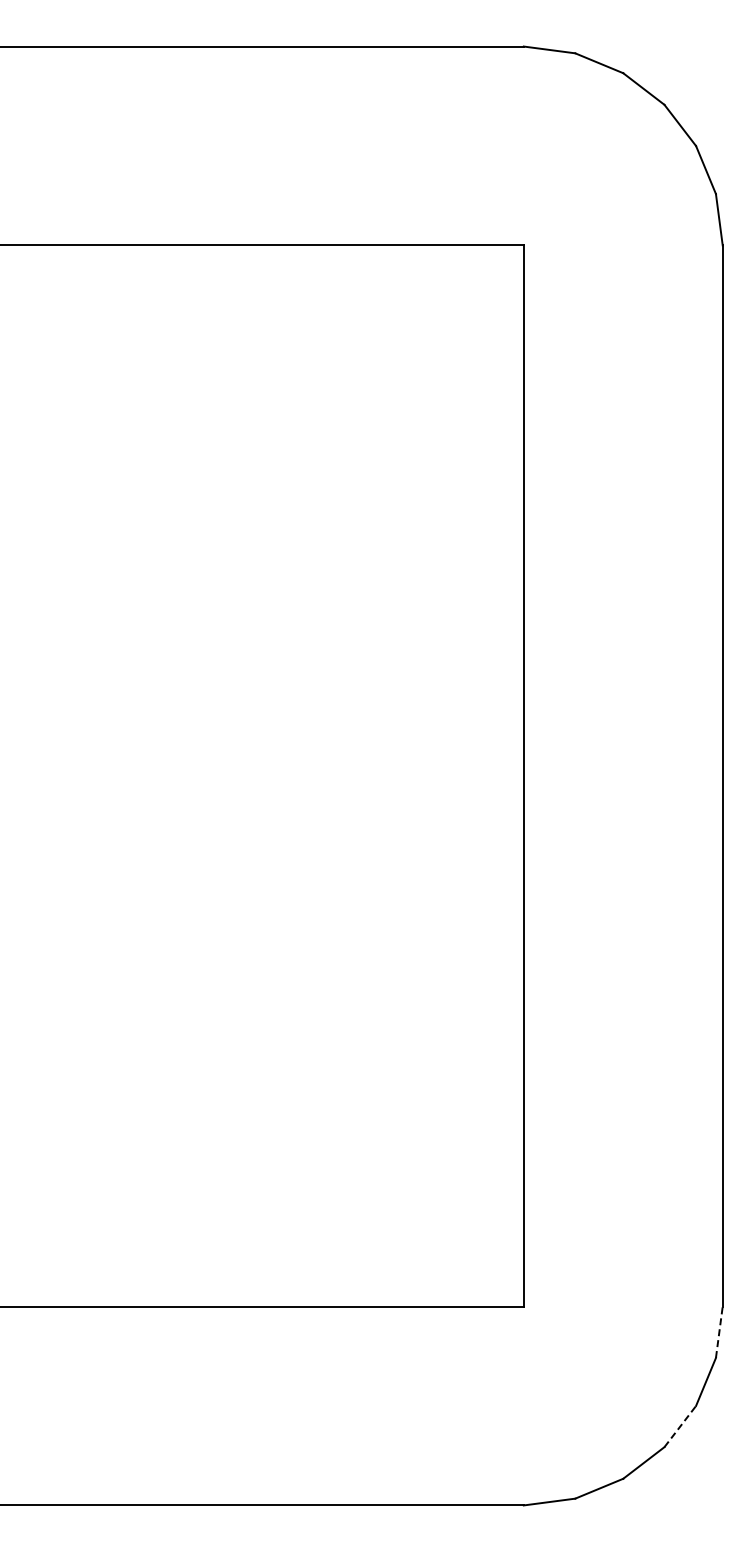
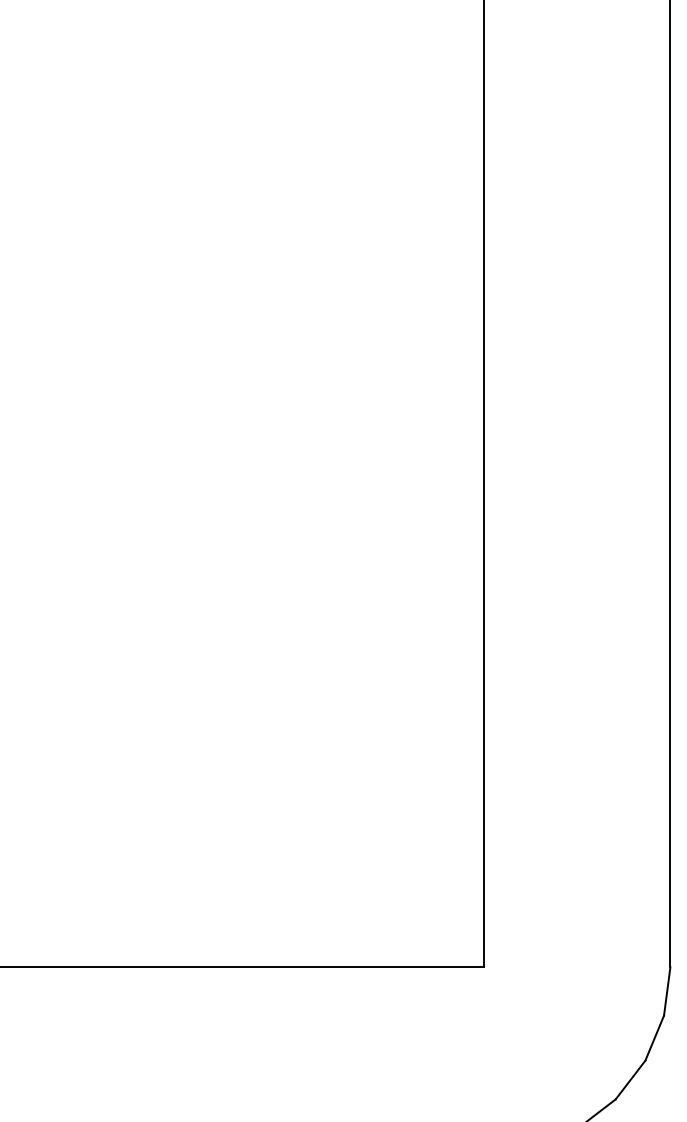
line: (719, 1332) -> (667, 991), dashed -> solid
line: (680, 1426) -> (630, 1080), dashed -> solid

